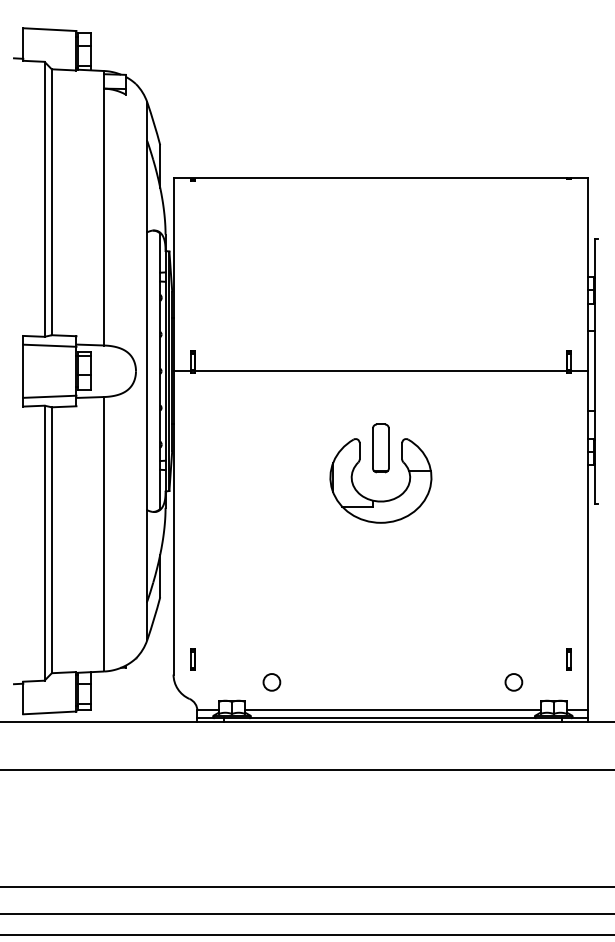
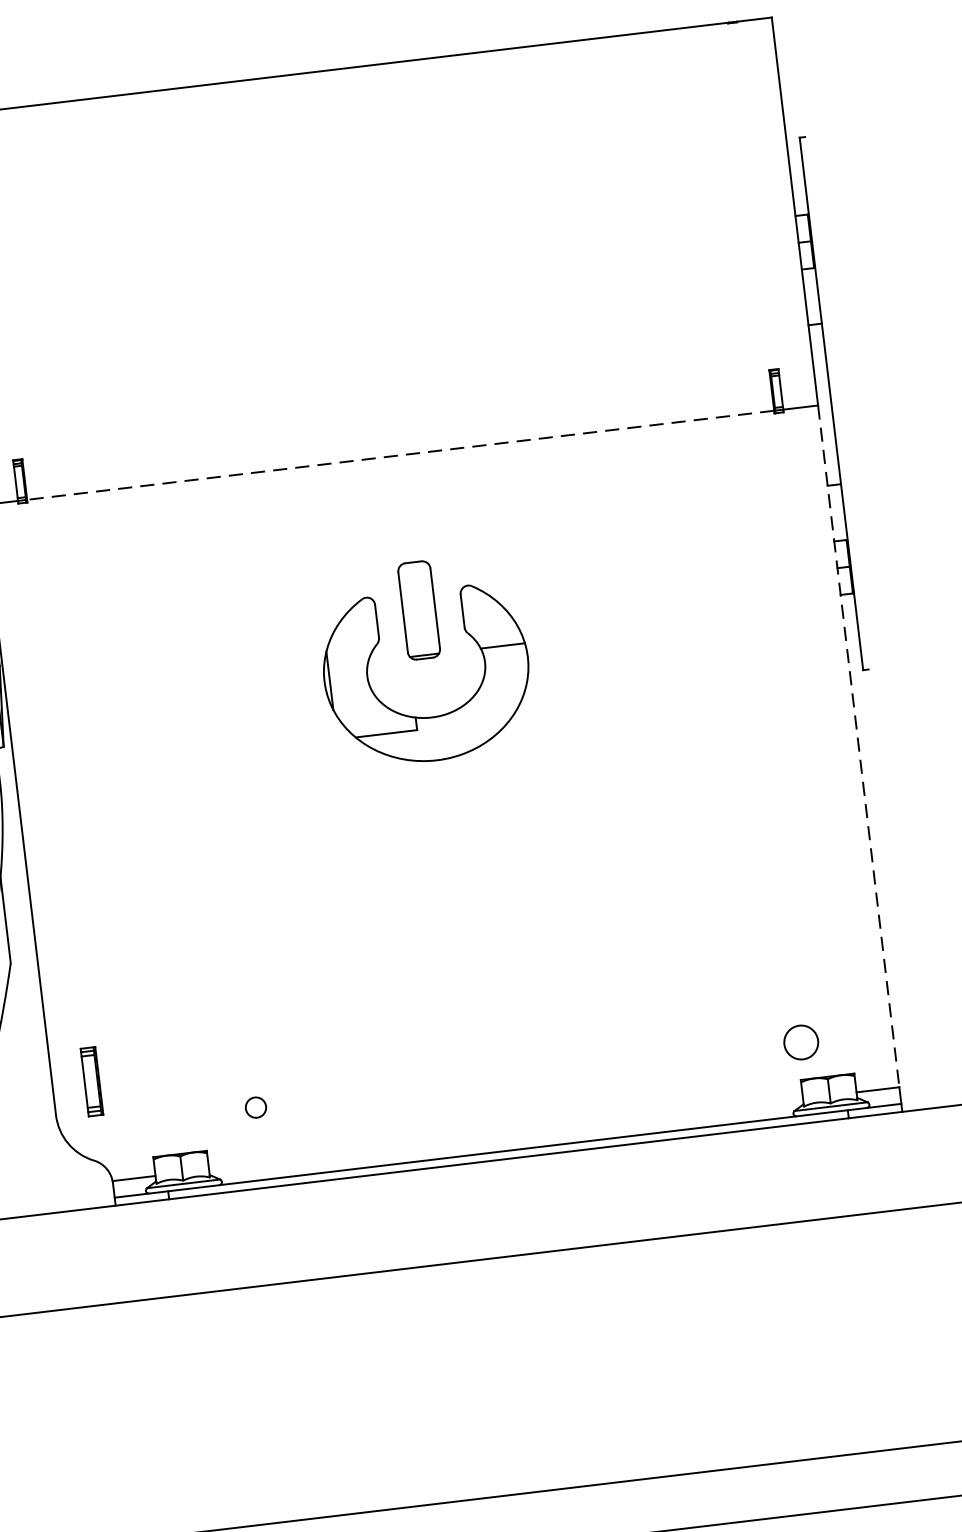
line: (380, 371) -> (399, 455), solid -> dashed
line: (588, 541) -> (859, 748), solid -> dashed
part: (192, 659) -> (90, 1080), size x1.6
part: (568, 659) -> (847, 990), removed
circle: (271, 682) -> (255, 1107), size x0.6
circle: (513, 682) -> (800, 1042), moved
line: (392, 710) -> (505, 1135), removed

